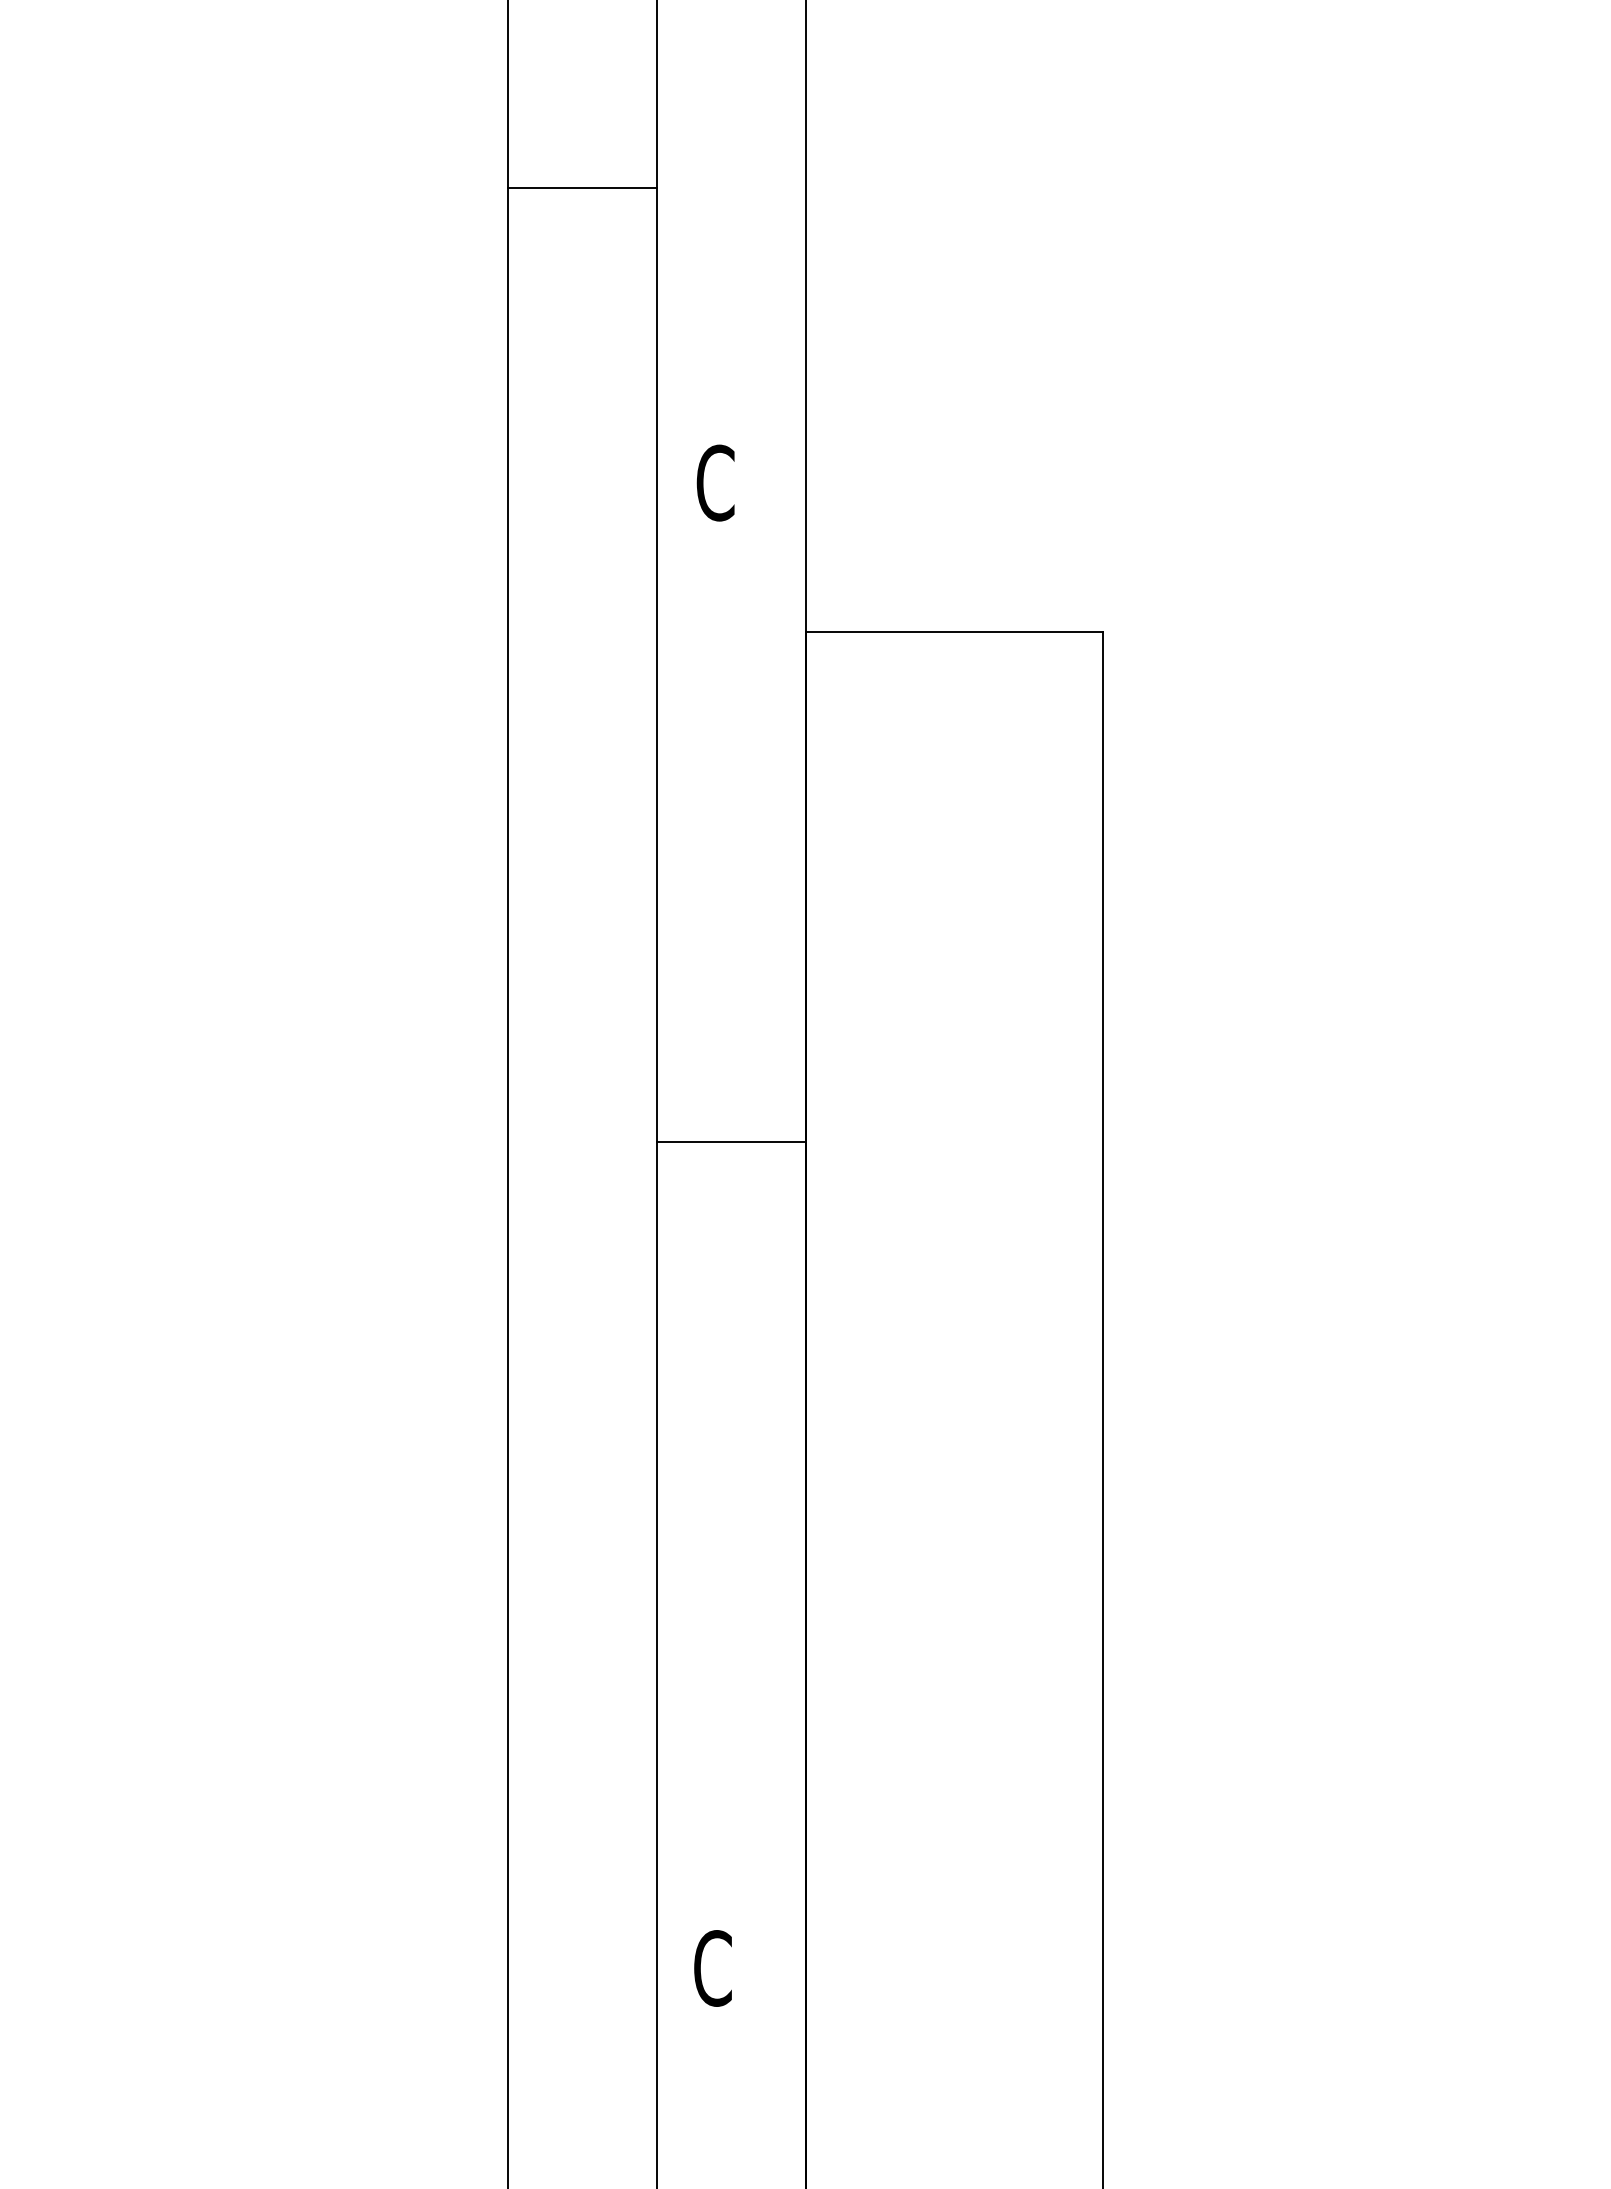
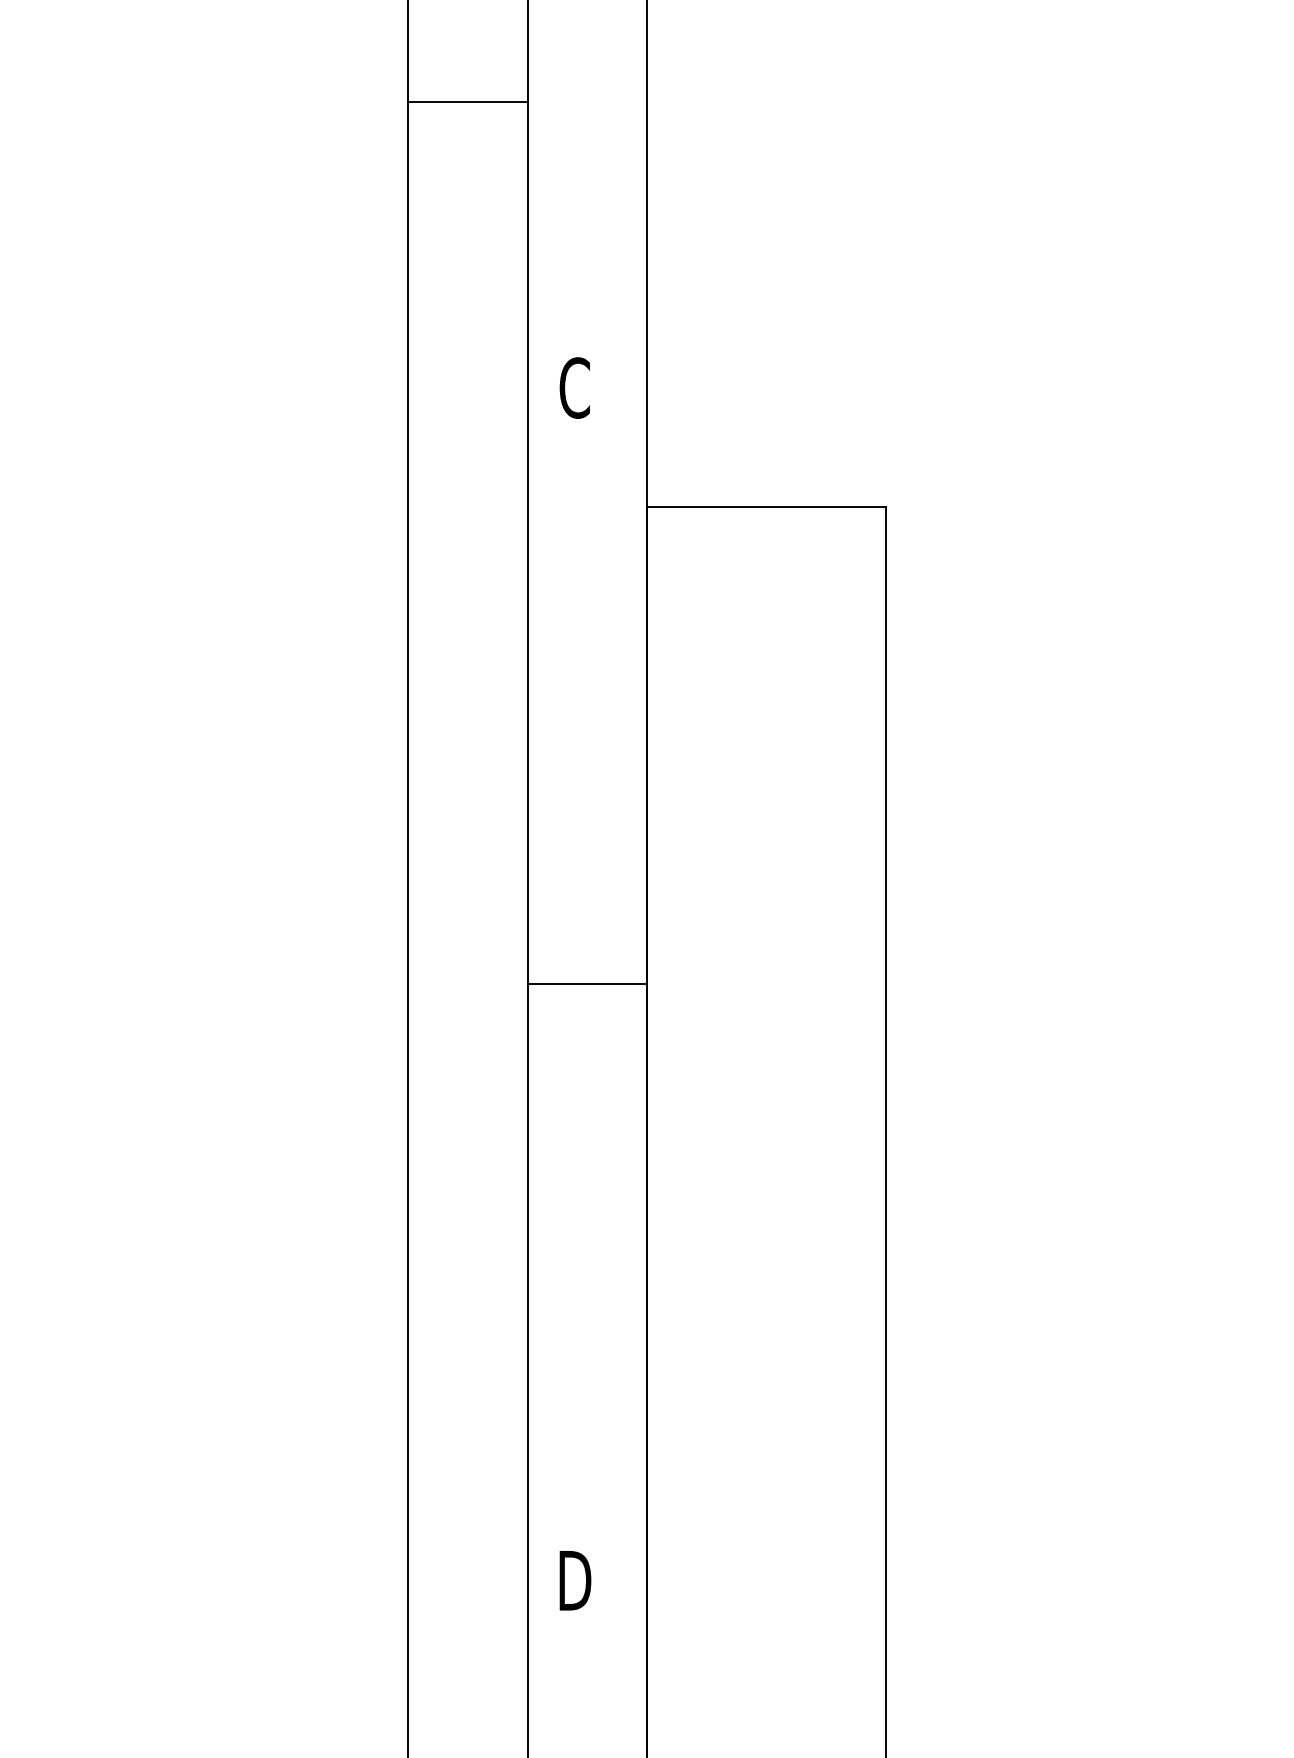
line: (581, 187) -> (467, 101), moved
line: (731, 1142) -> (587, 984), moved
text: (715, 1968) -> (574, 1580), C -> D

